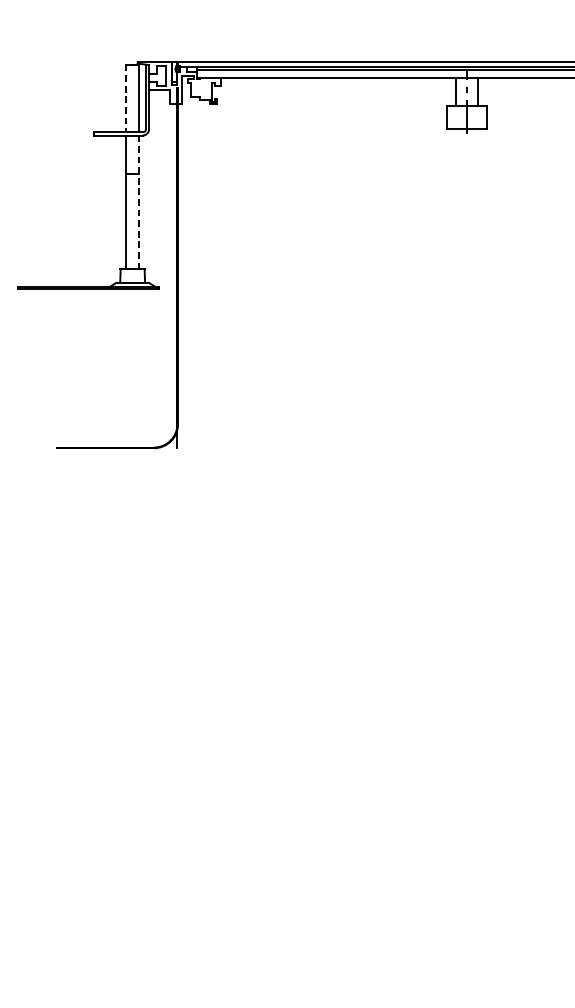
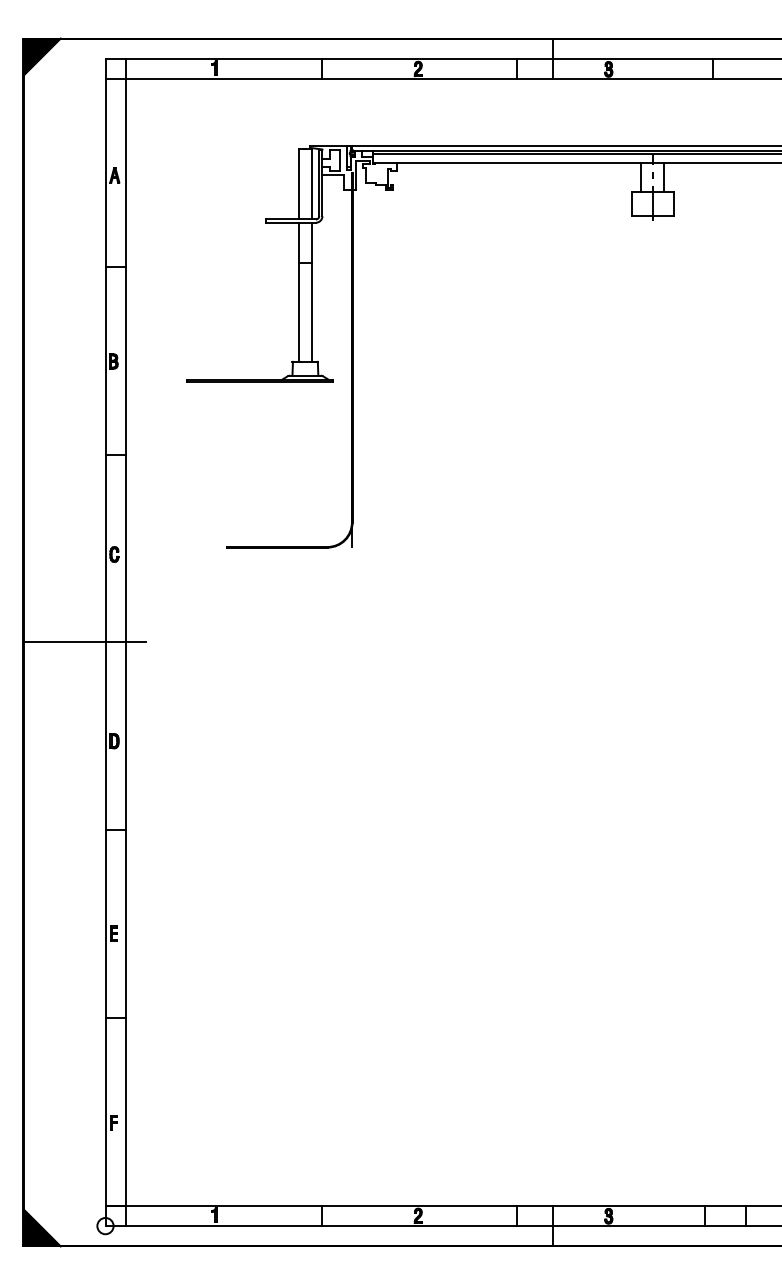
line: (126, 98) -> (298, 184), dashed -> solid
line: (138, 202) -> (311, 292), dashed -> solid

